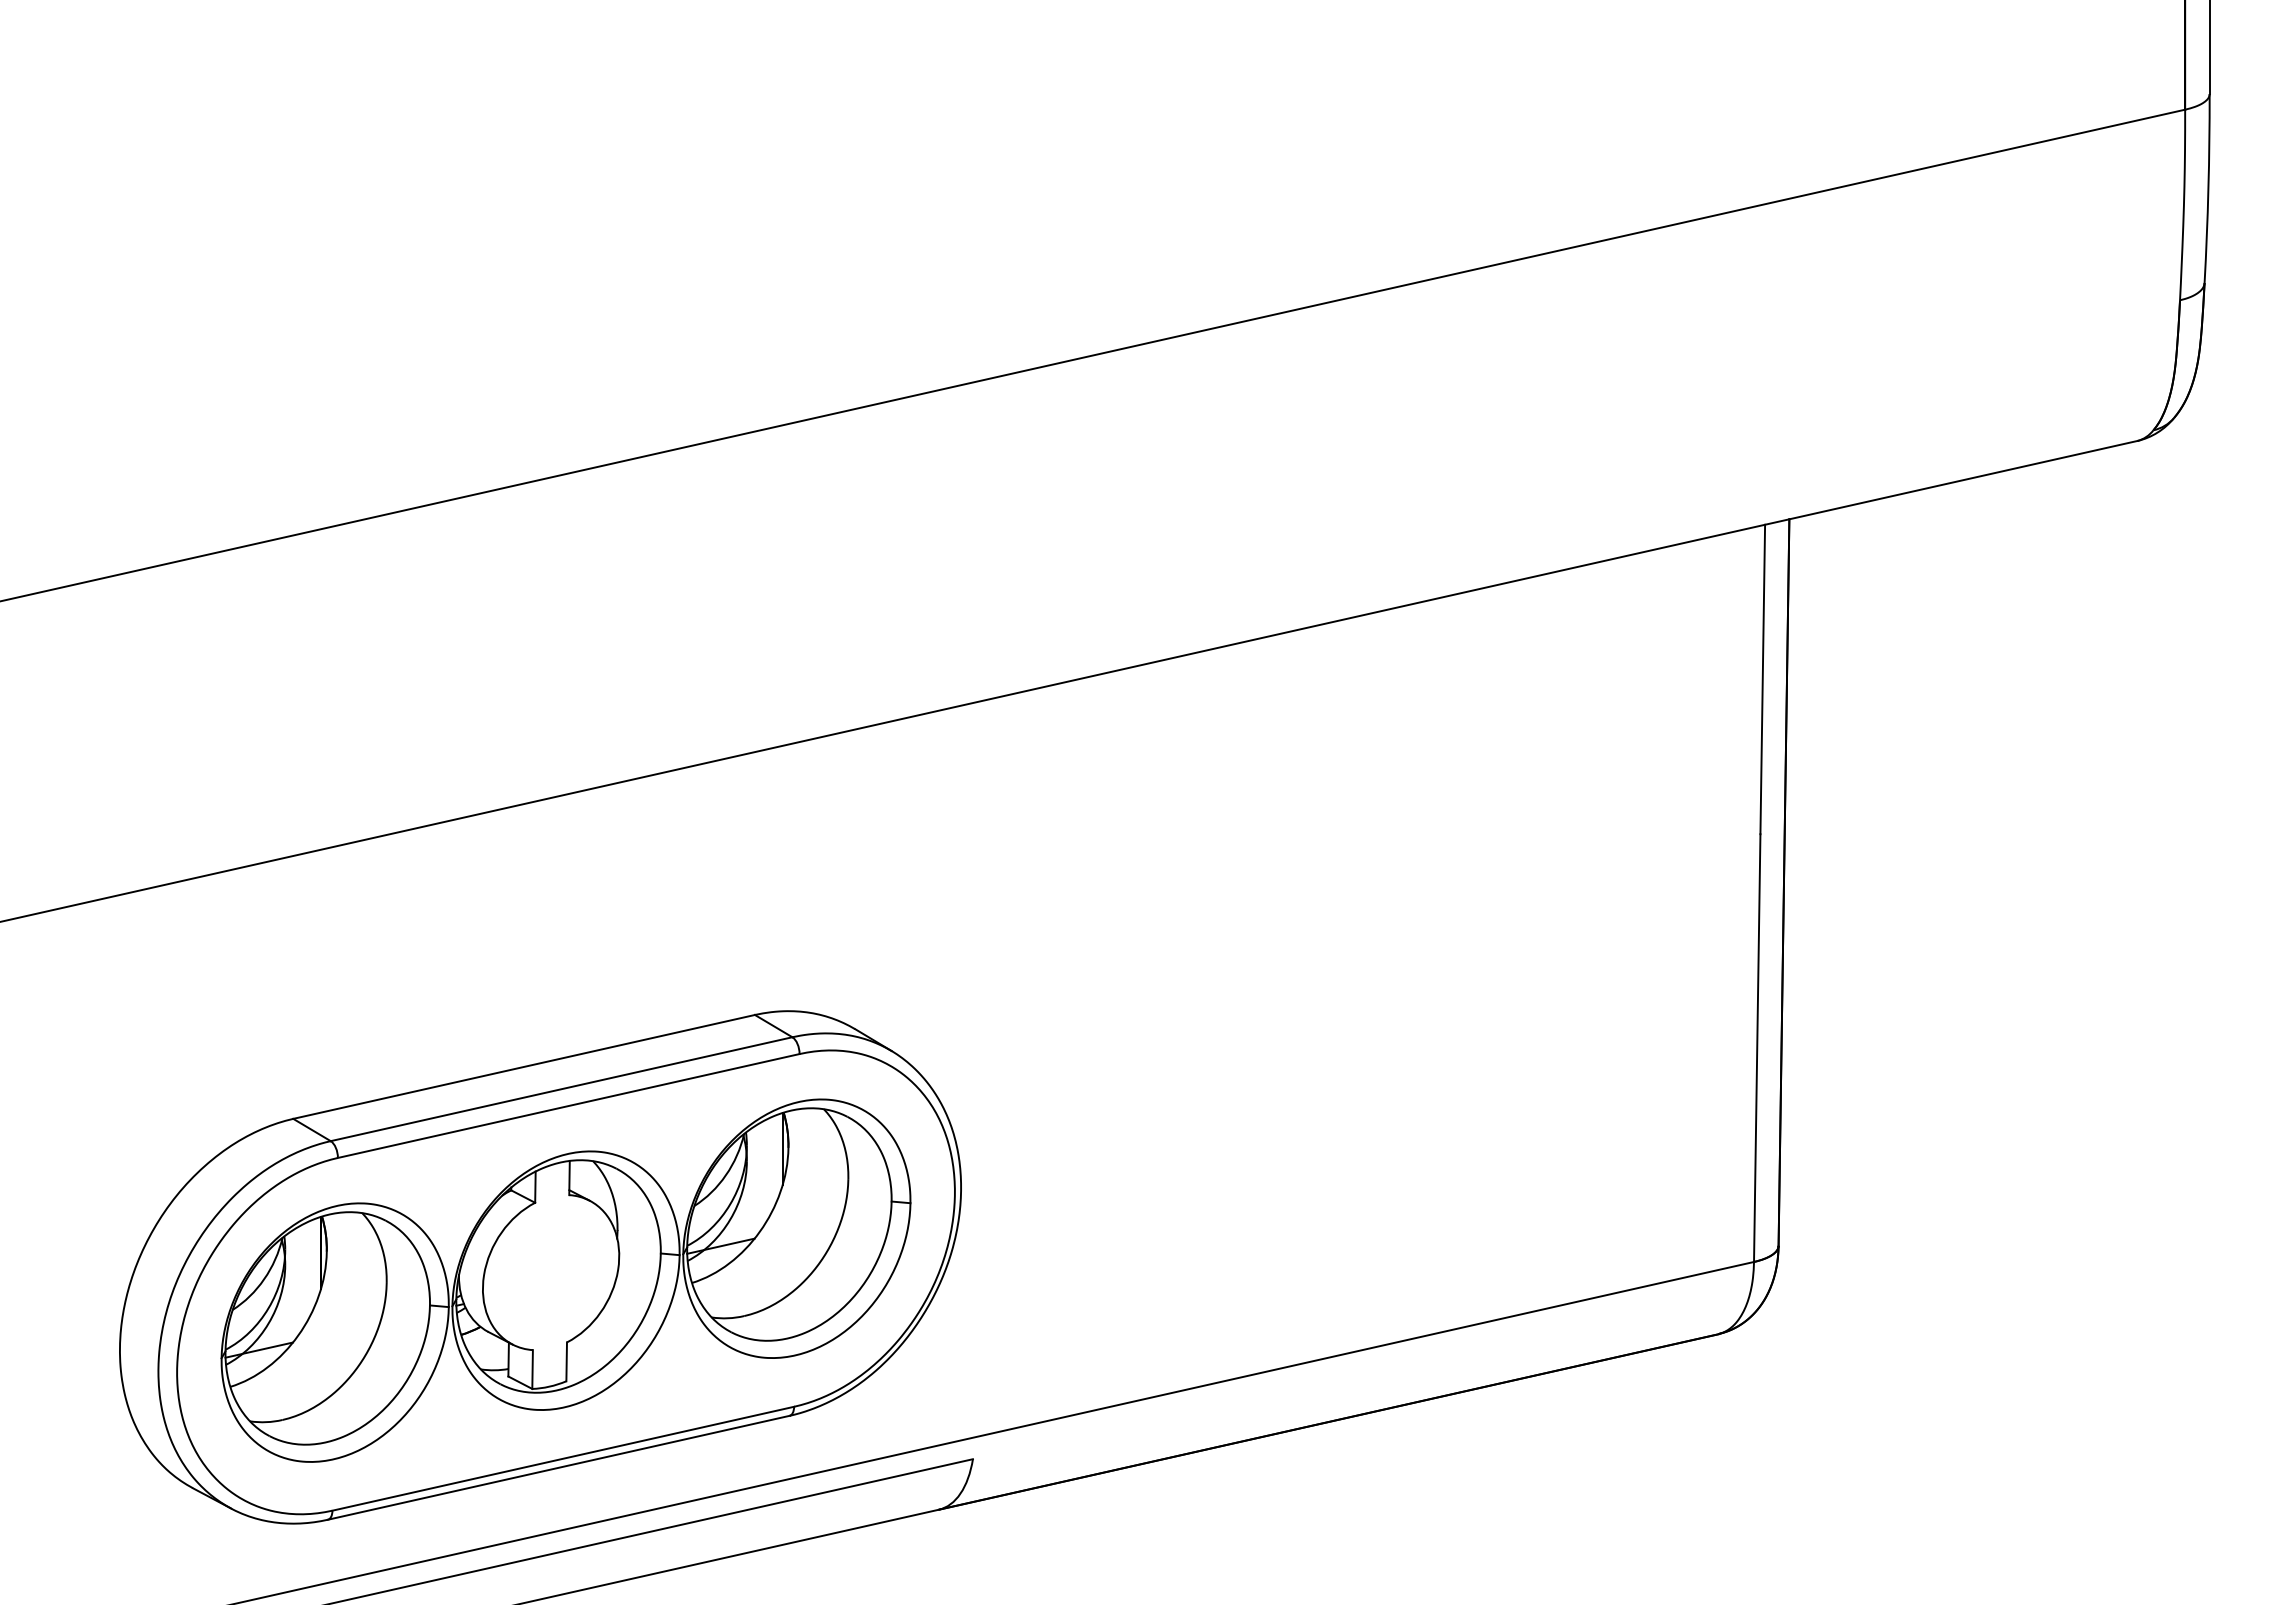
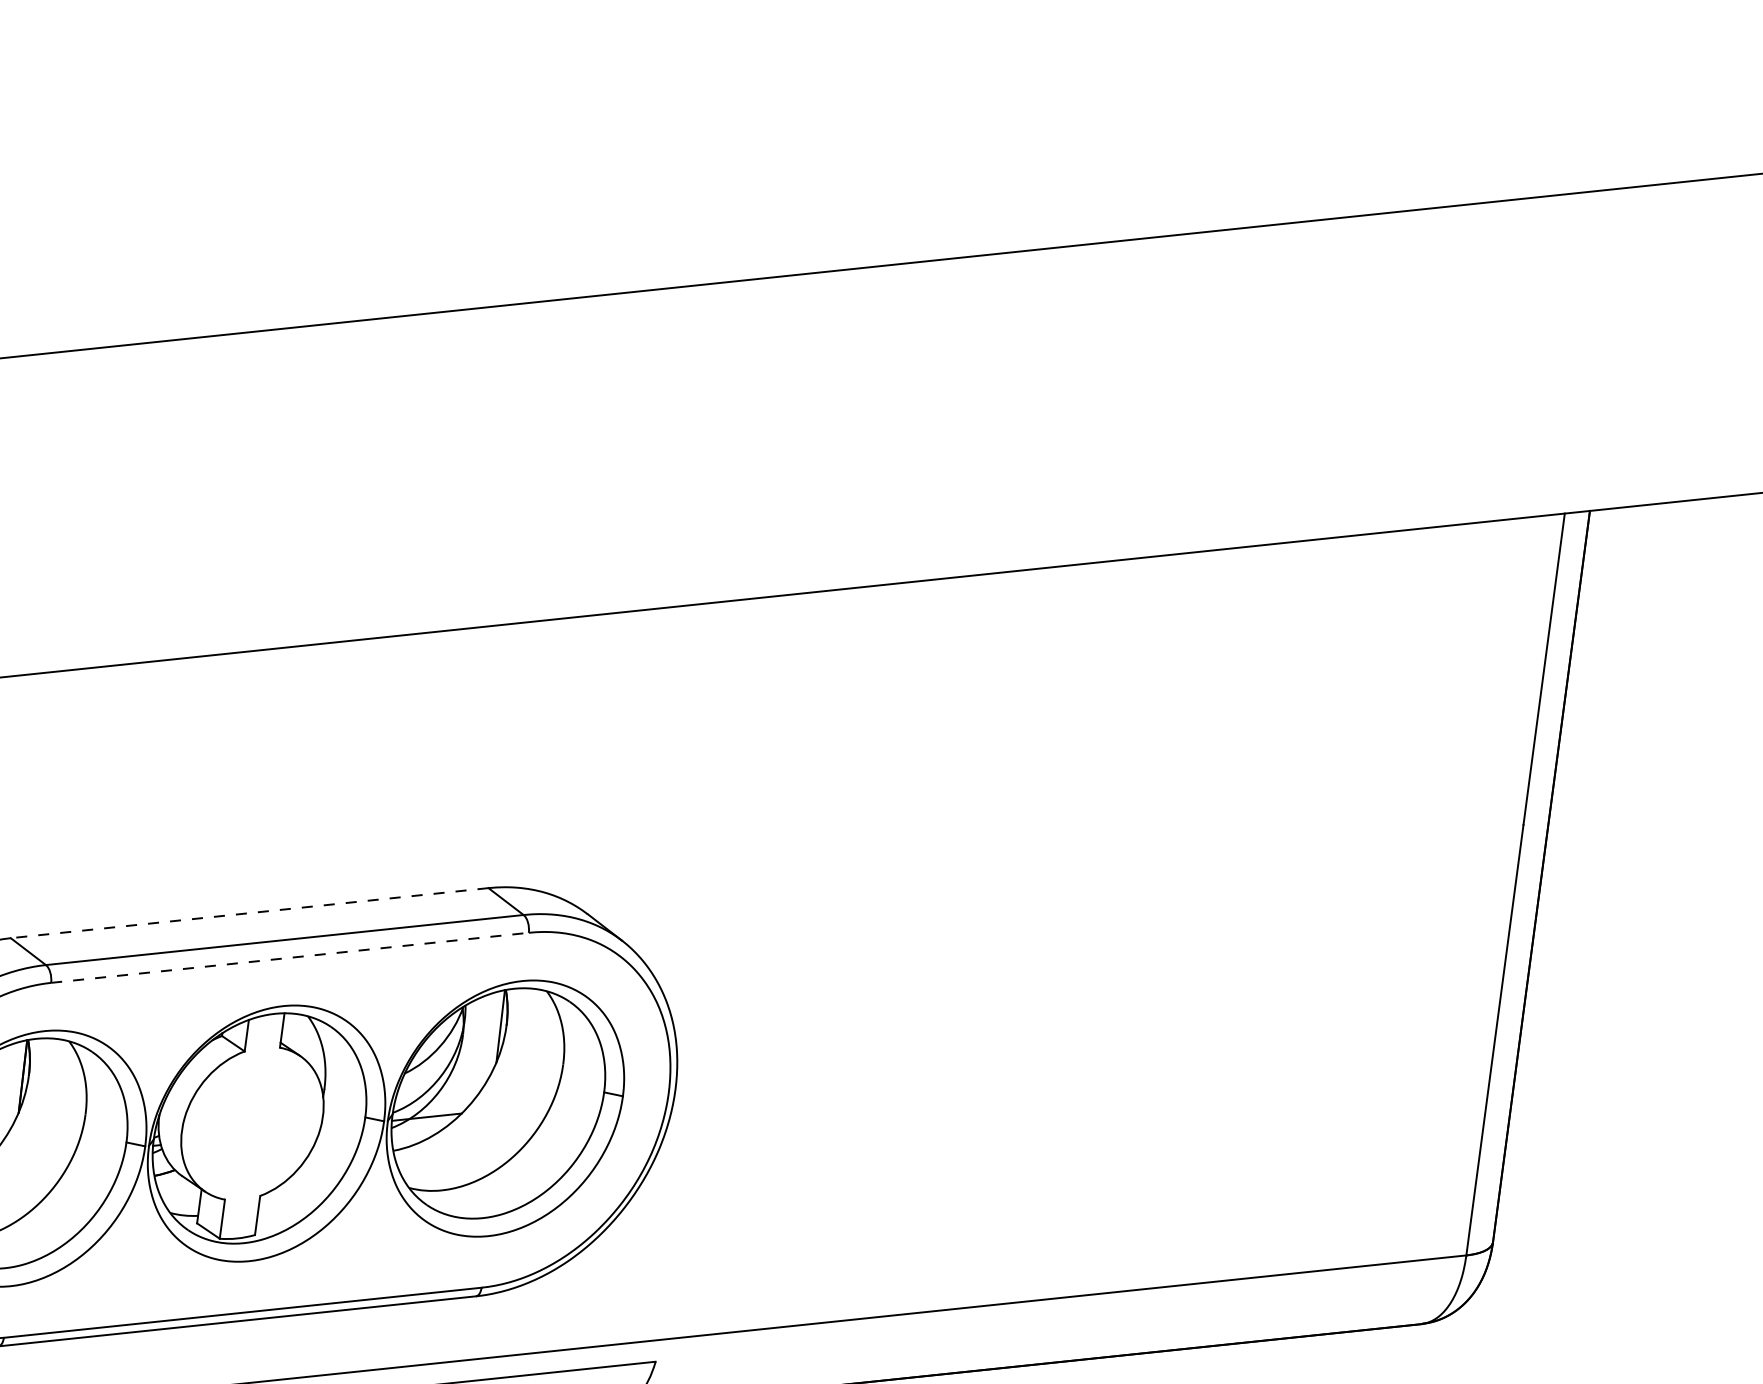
line: (524, 1066) -> (250, 912), solid -> dashed
line: (568, 1106) -> (289, 958), solid -> dashed

